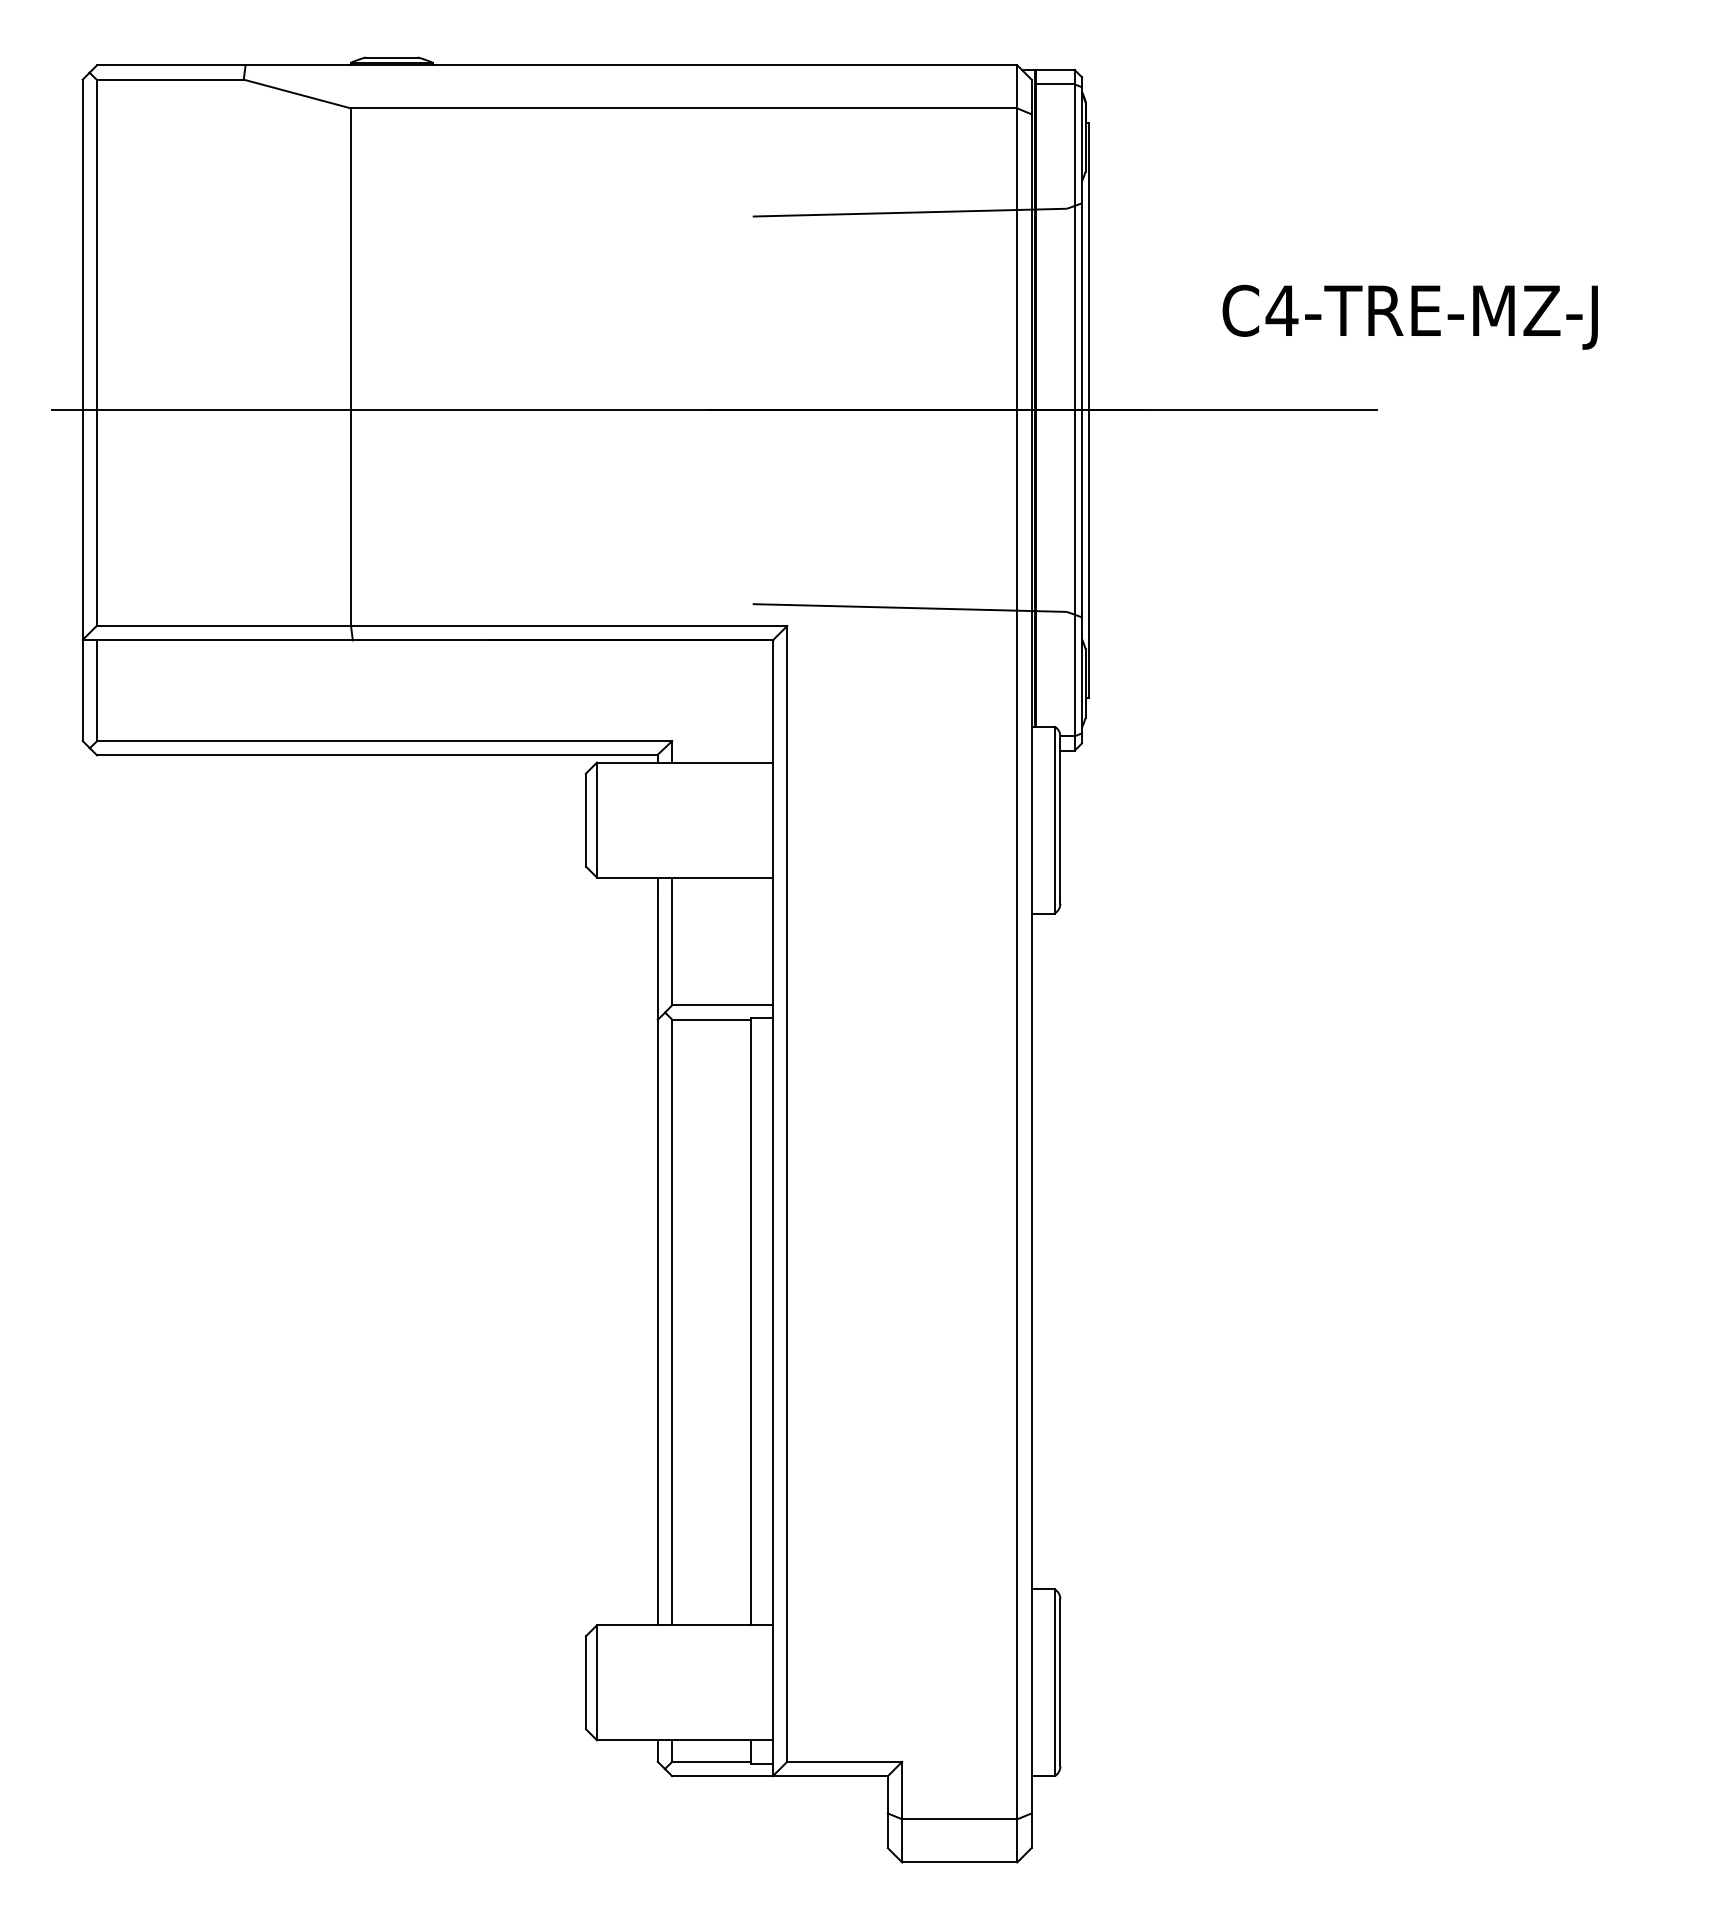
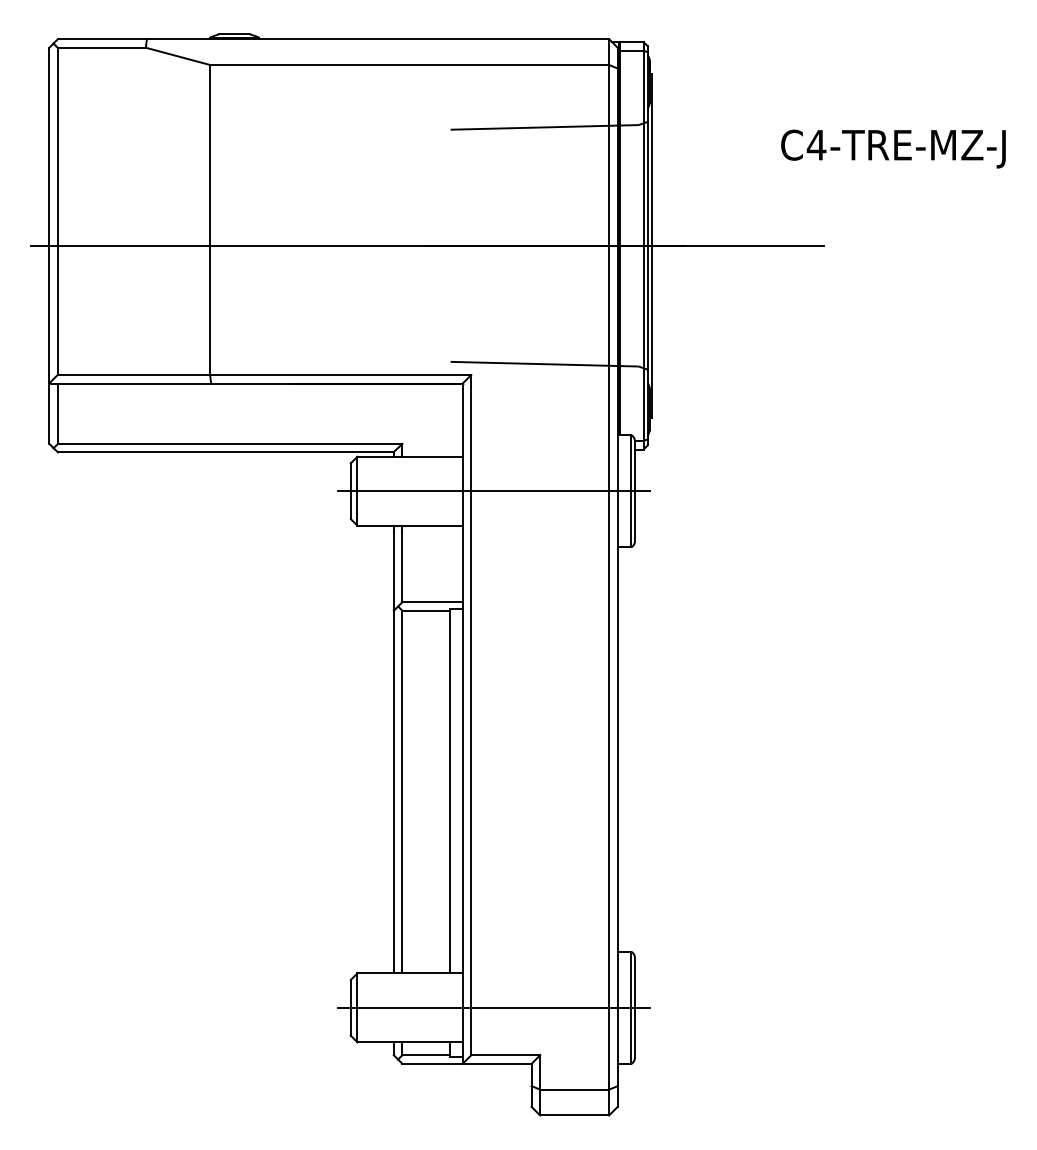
text: (1410, 316) -> (893, 148), moved
line: (824, 820) -> (493, 491), added
line: (824, 1682) -> (493, 1007), added

